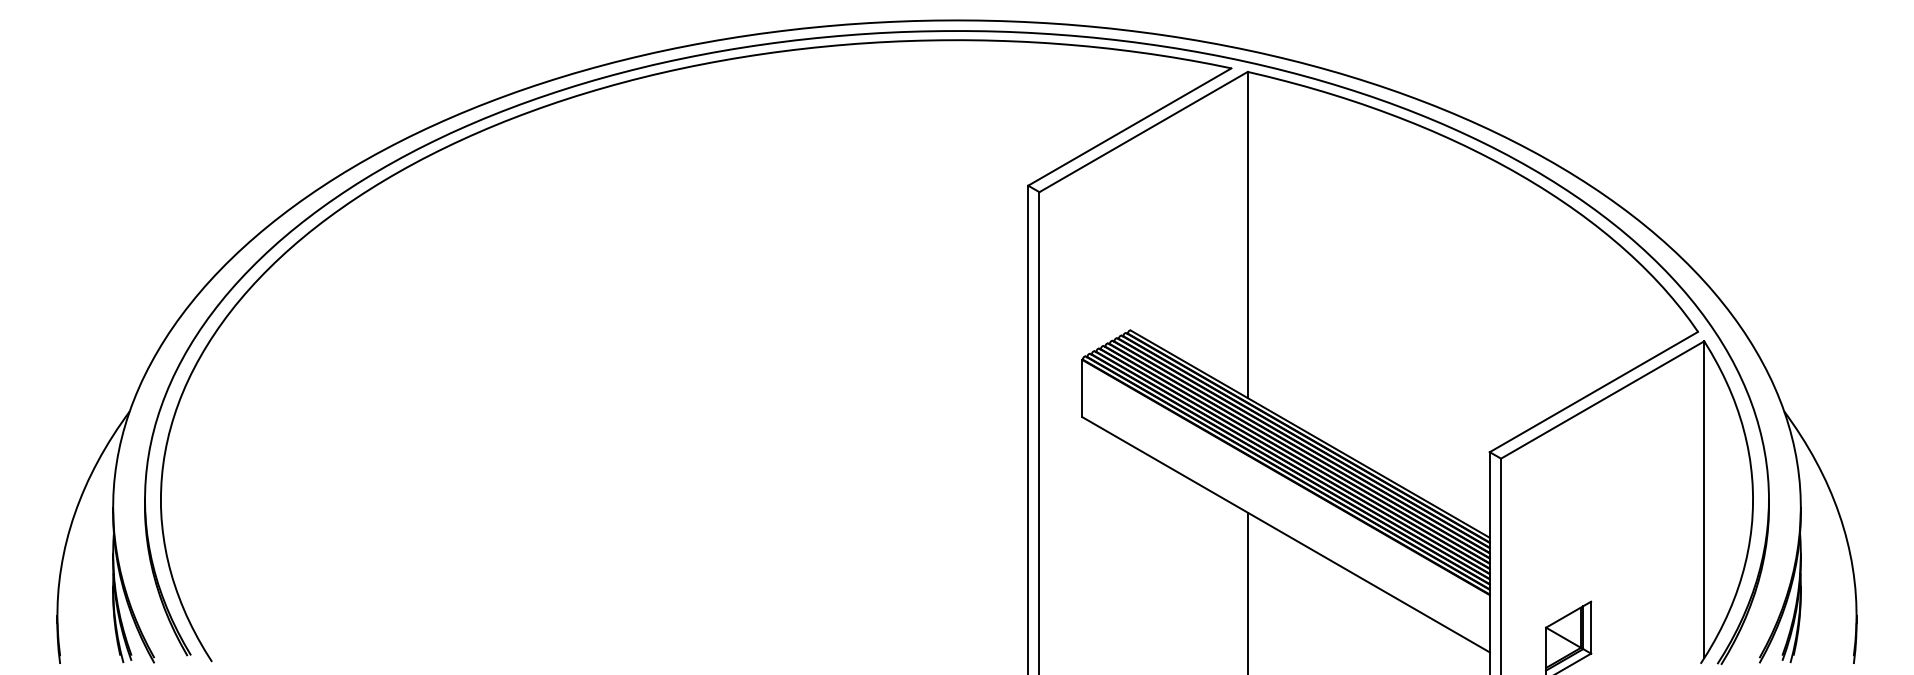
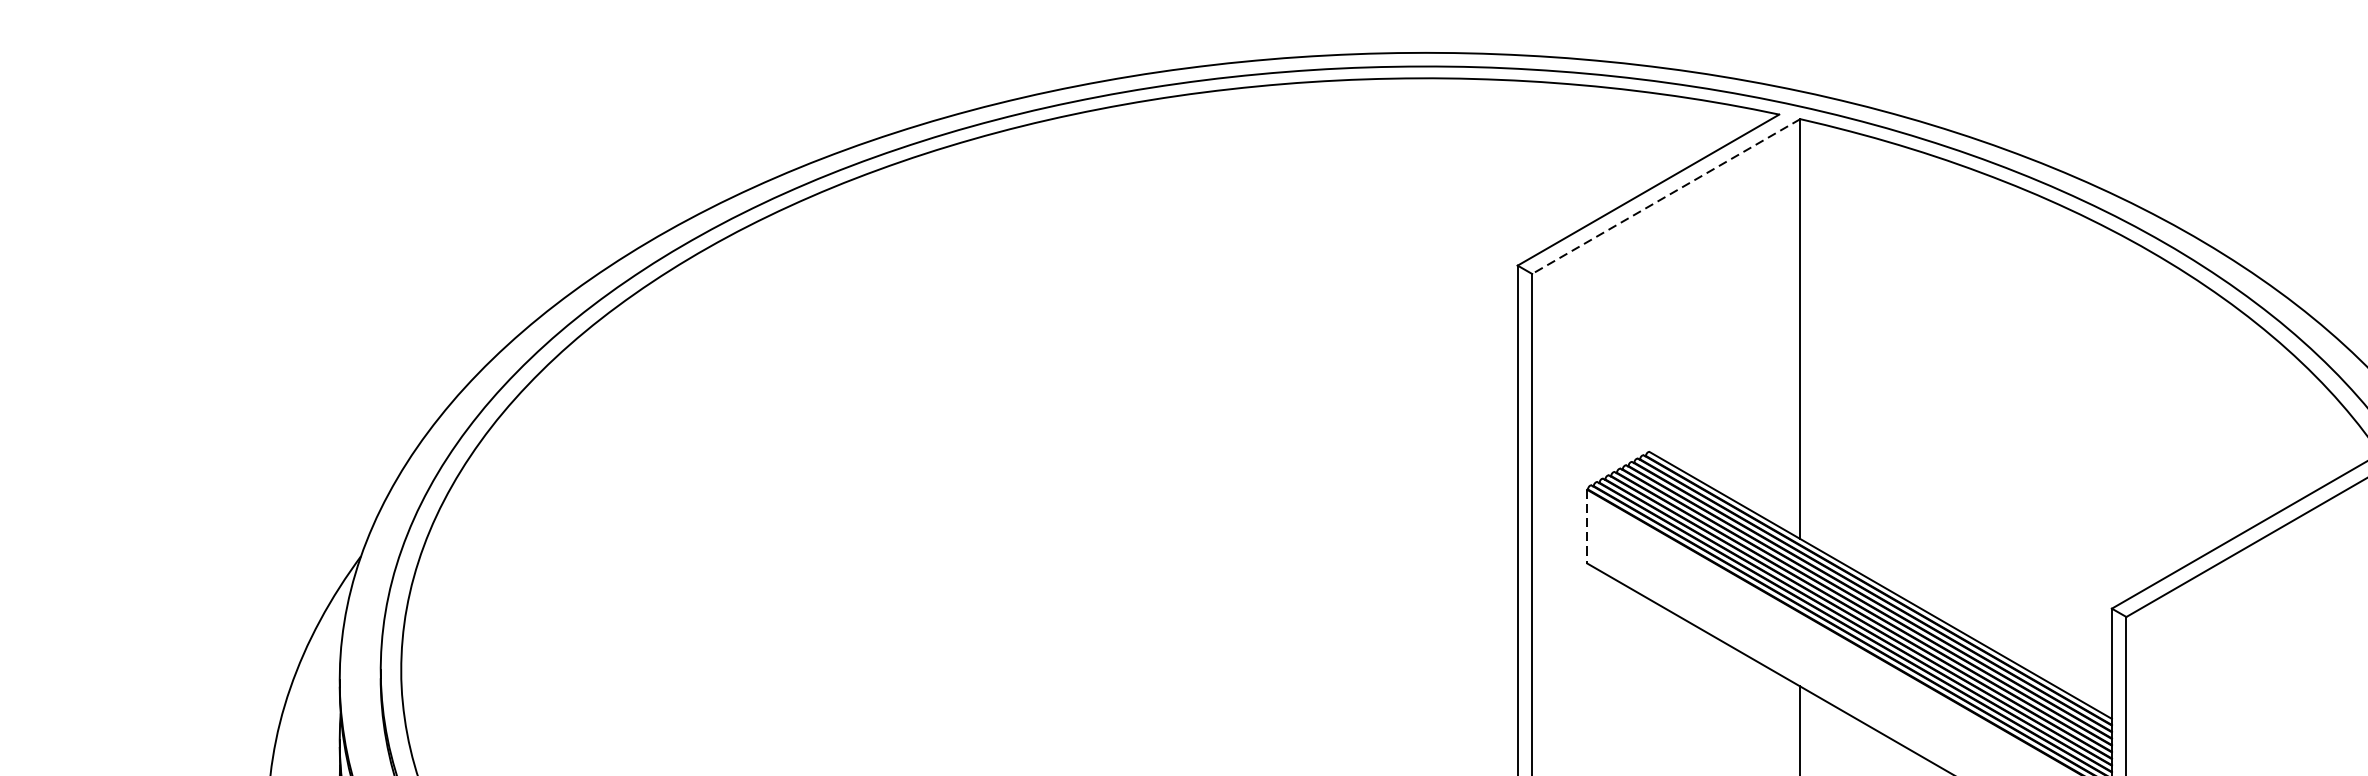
line: (1143, 132) -> (1666, 197), solid -> dashed
line: (1082, 388) -> (1587, 526), solid -> dashed

